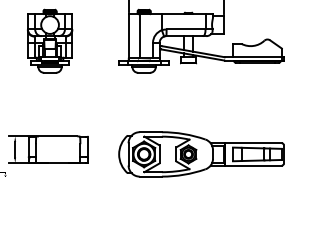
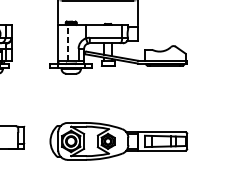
line: (139, 35) -> (67, 42), solid -> dashed

